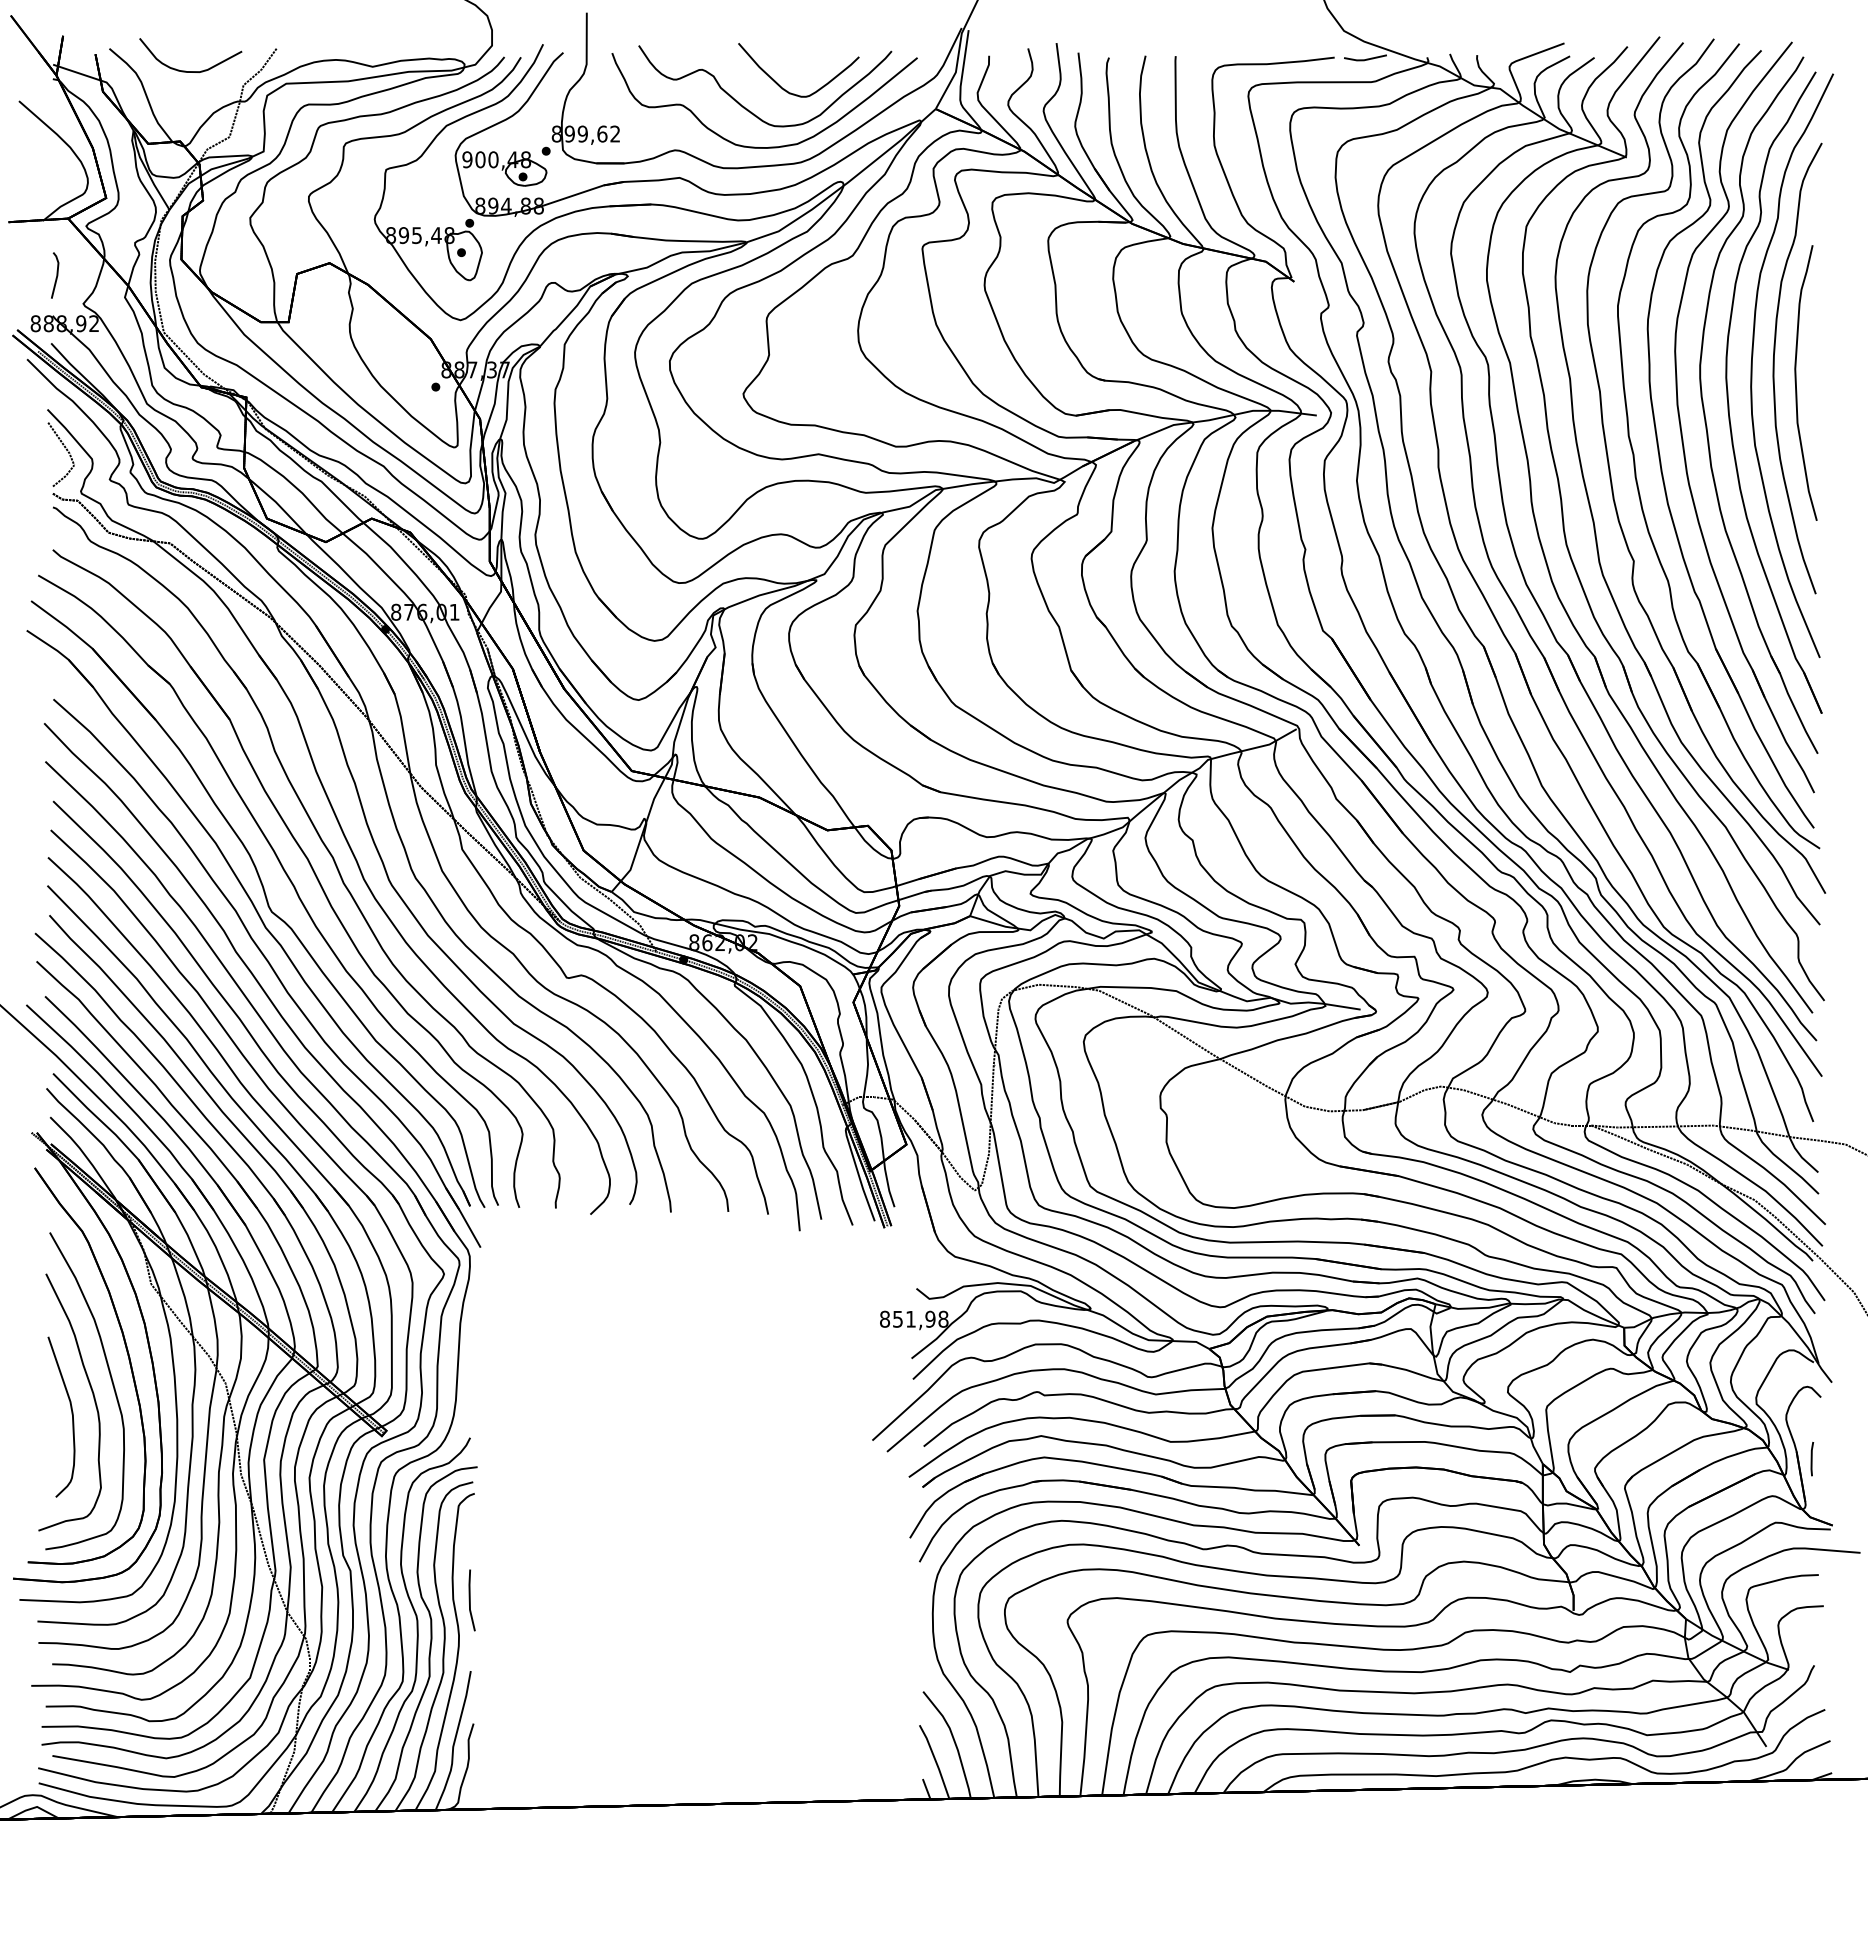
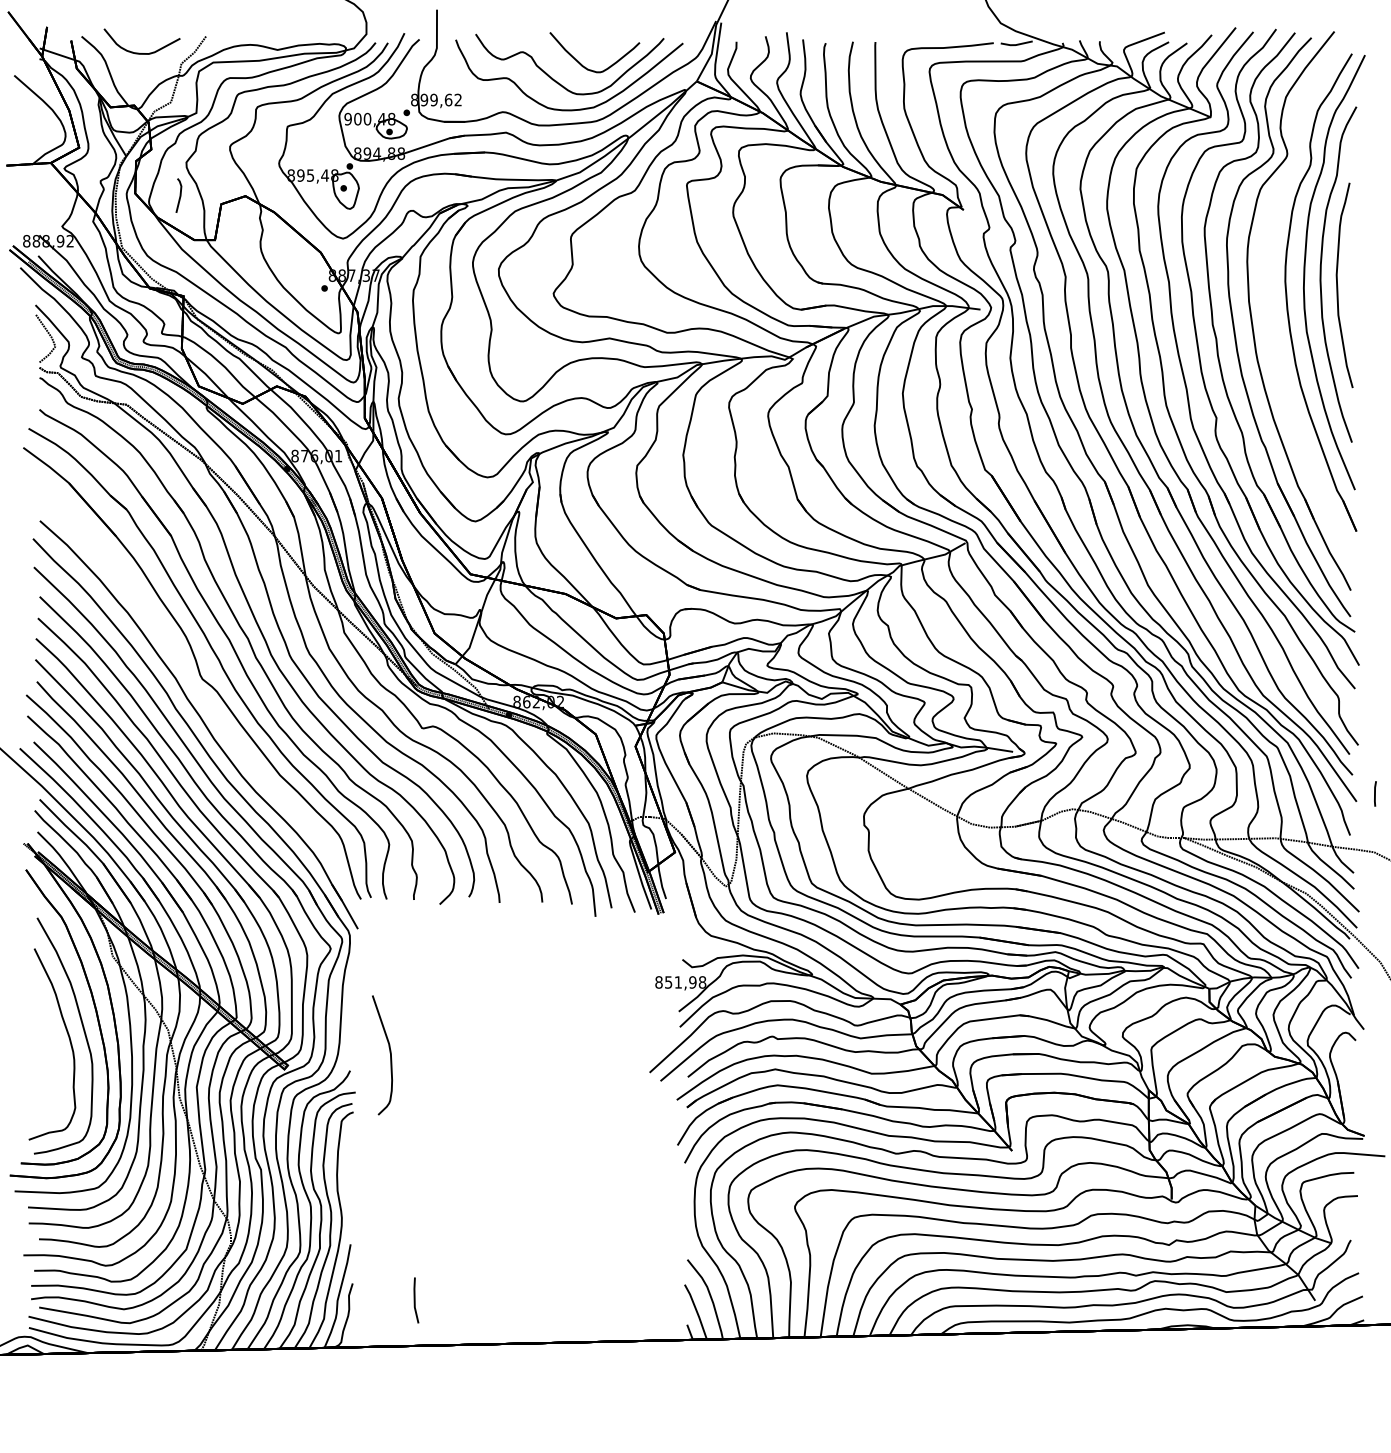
line: (56, 275) -> (179, 195), moved
part: (1705, 413) -> (1269, 308), removed
part: (257, 914) -> (191, 681), removed
part: (71, 1414) -> (389, 1053), moved
line: (1812, 1459) -> (1375, 794), moved
line: (470, 1600) -> (415, 1300), moved

